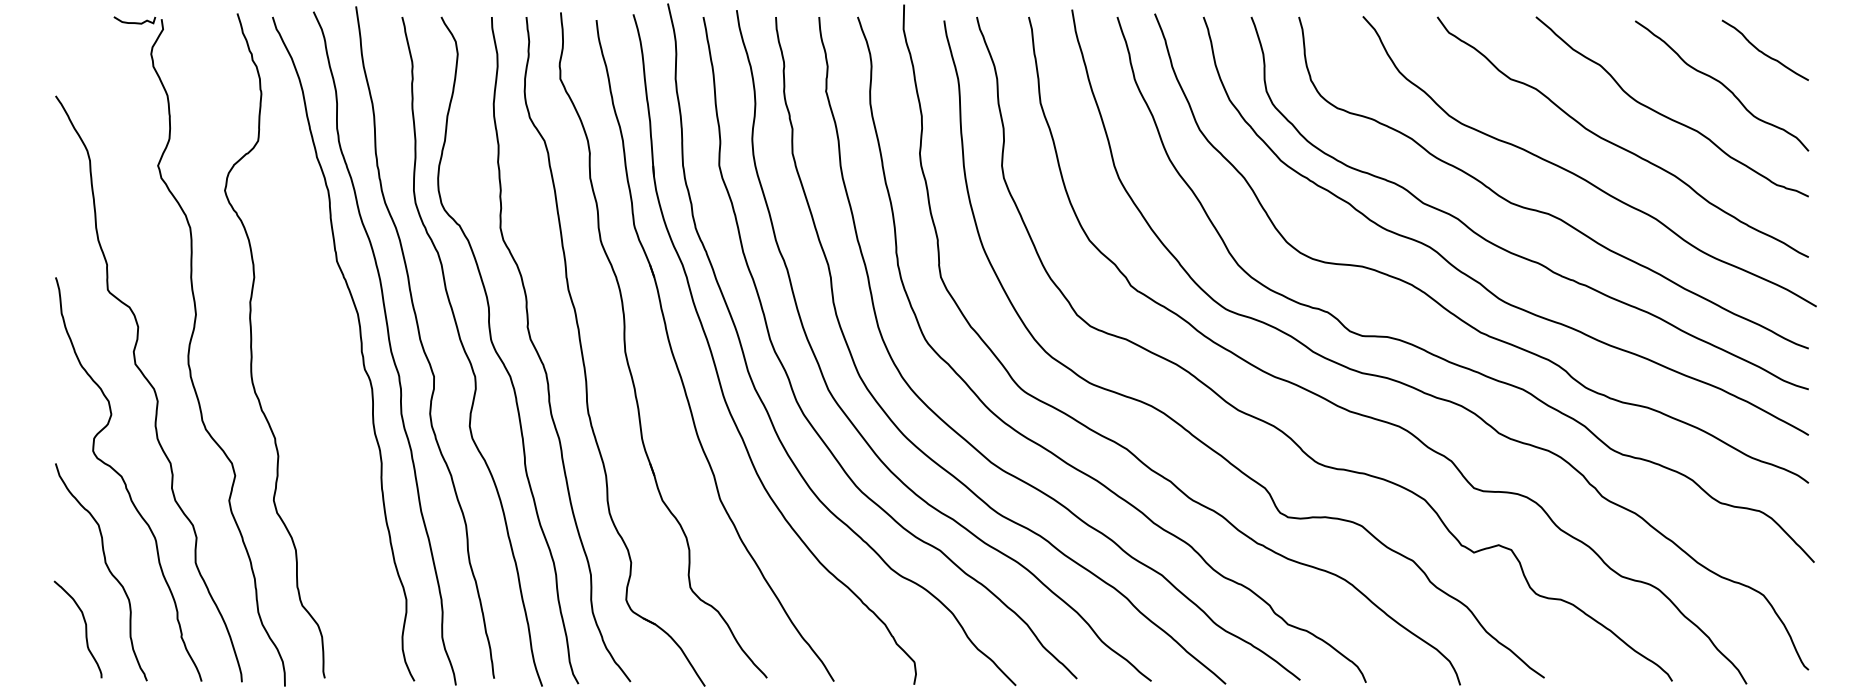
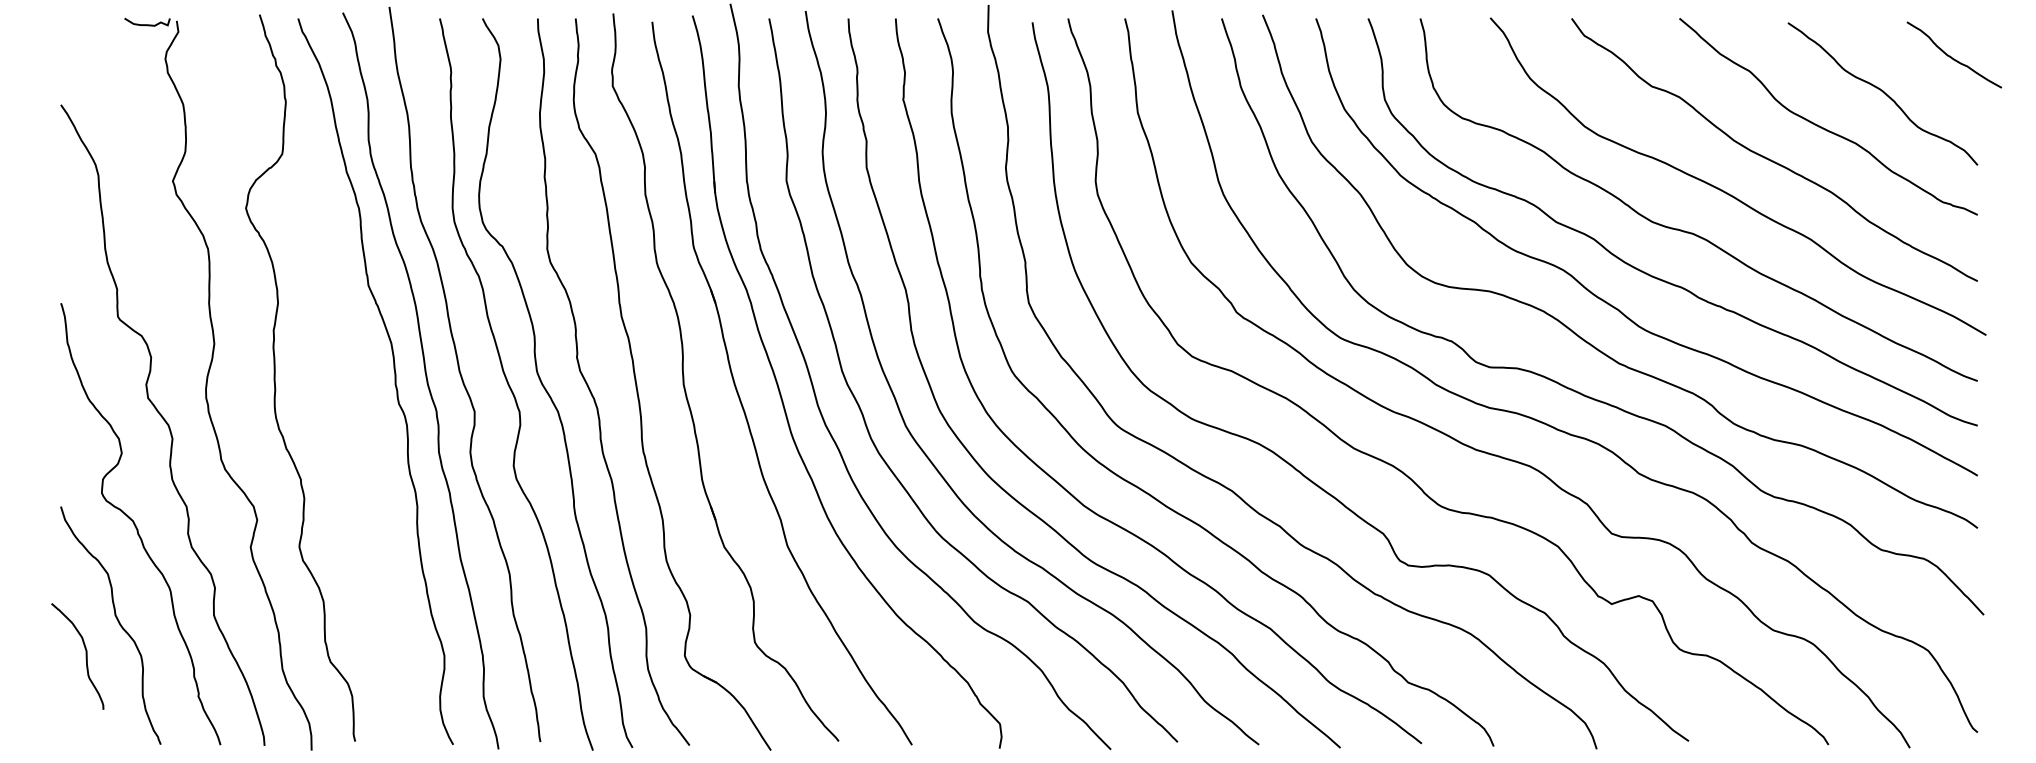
curve: (1762, 51) -> (1951, 56), moved
curve: (85, 629) -> (85, 656), moved

